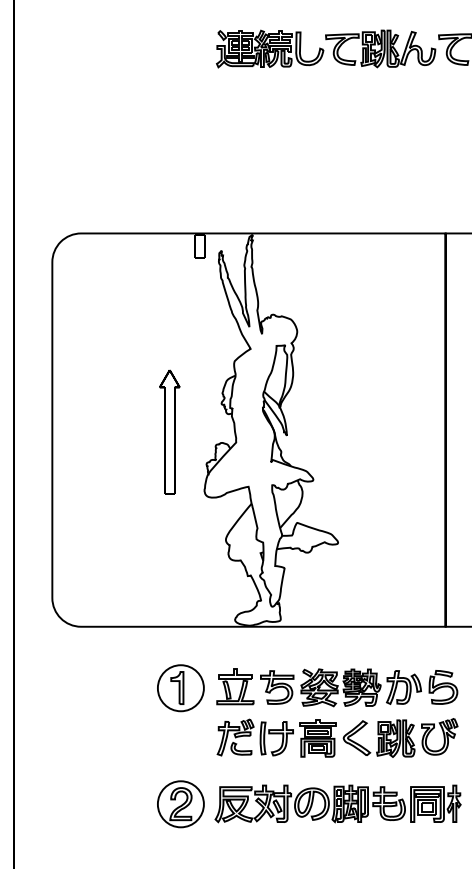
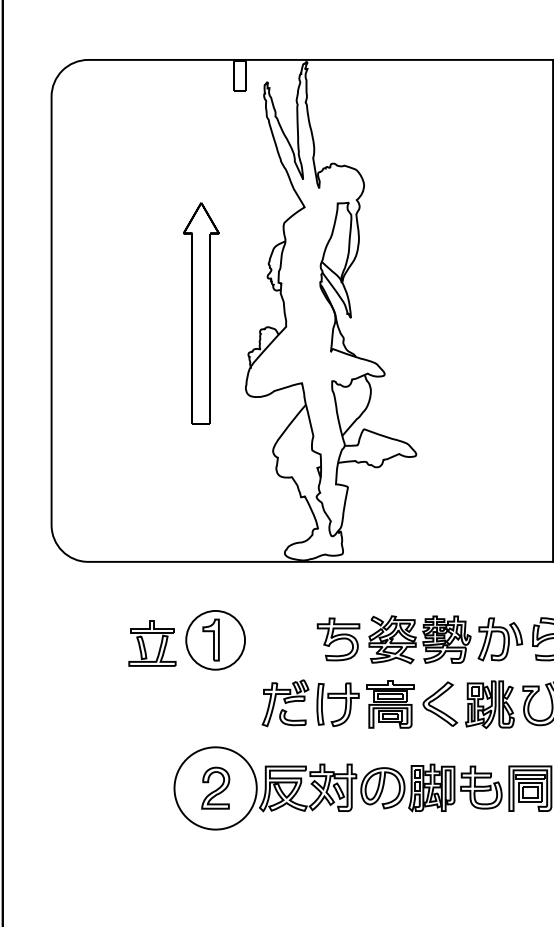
part: (169, 431) -> (201, 312), size x1.4
part: (235, 686) -> (152, 643), moved
circle: (180, 804) -> (215, 788), size x1.4

